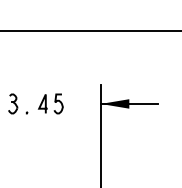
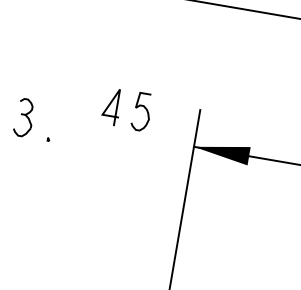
part: (50, 103) -> (126, 108), moved

